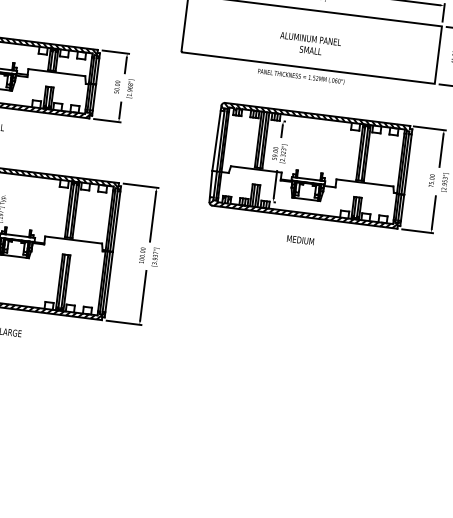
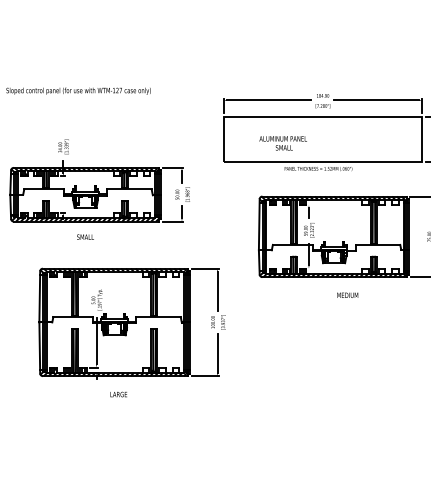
text: (309, 44) -> (282, 143), moved
text: (300, 239) -> (347, 294), moved

